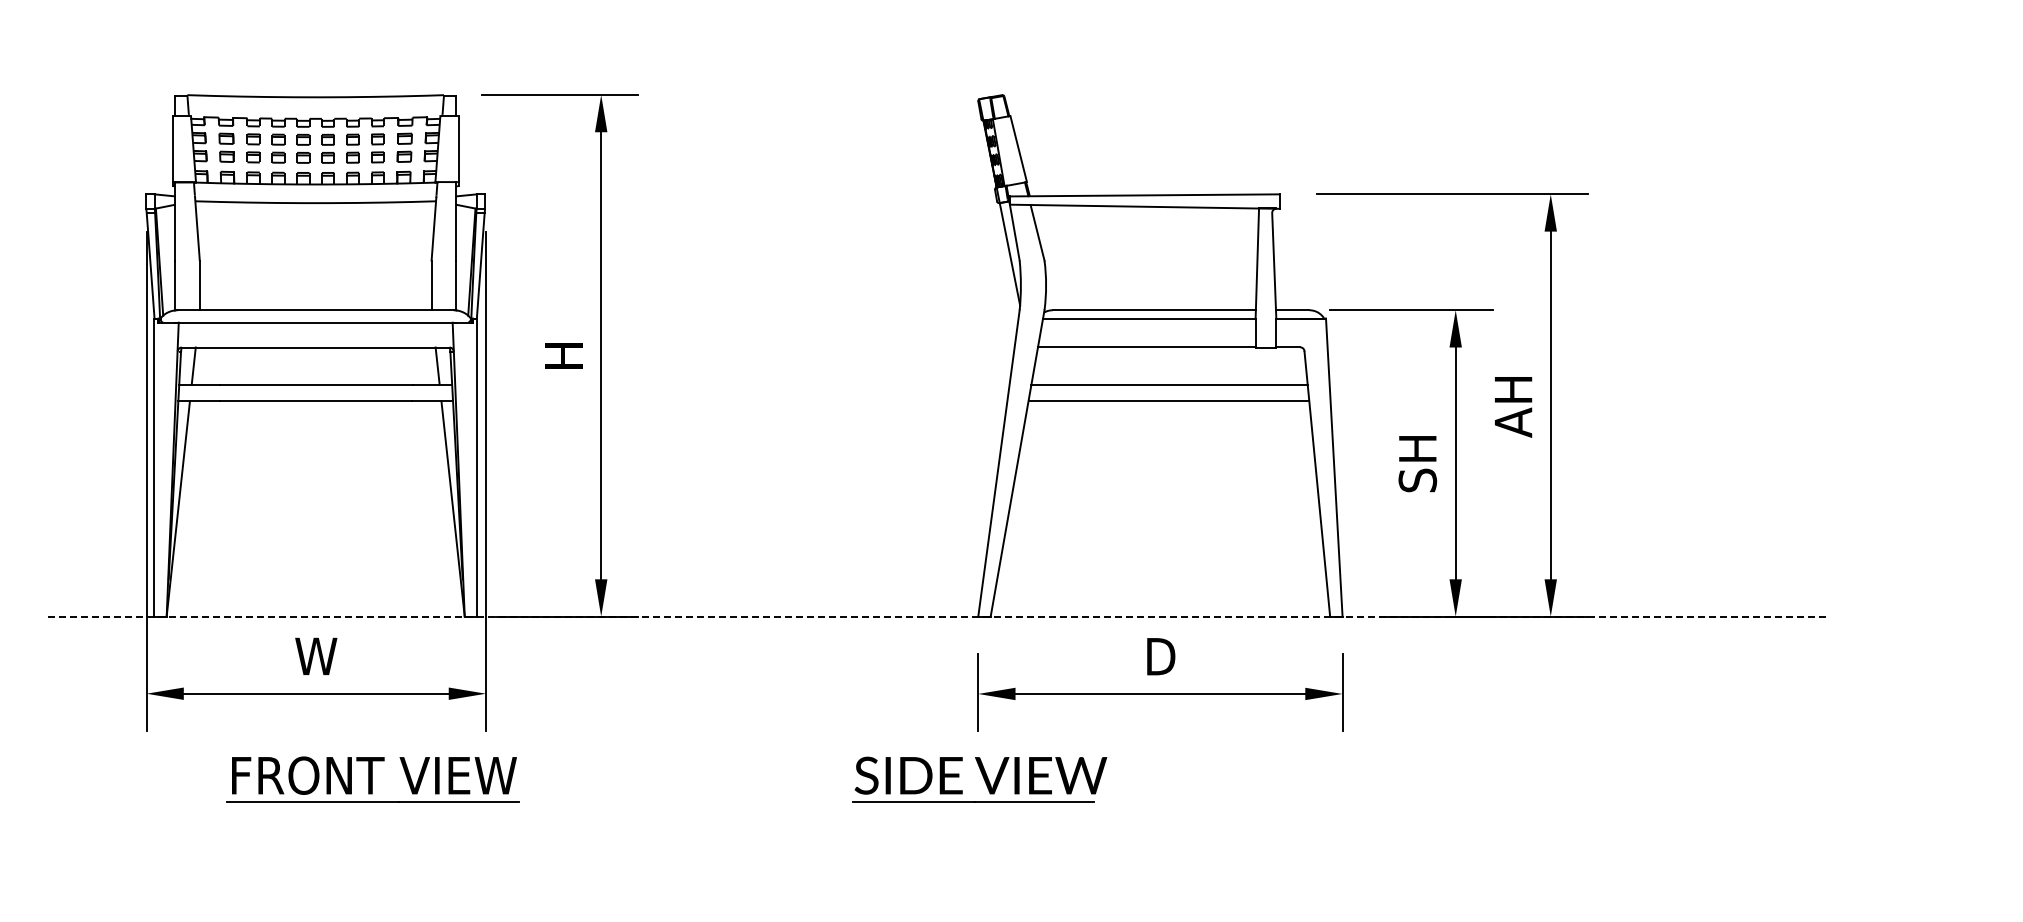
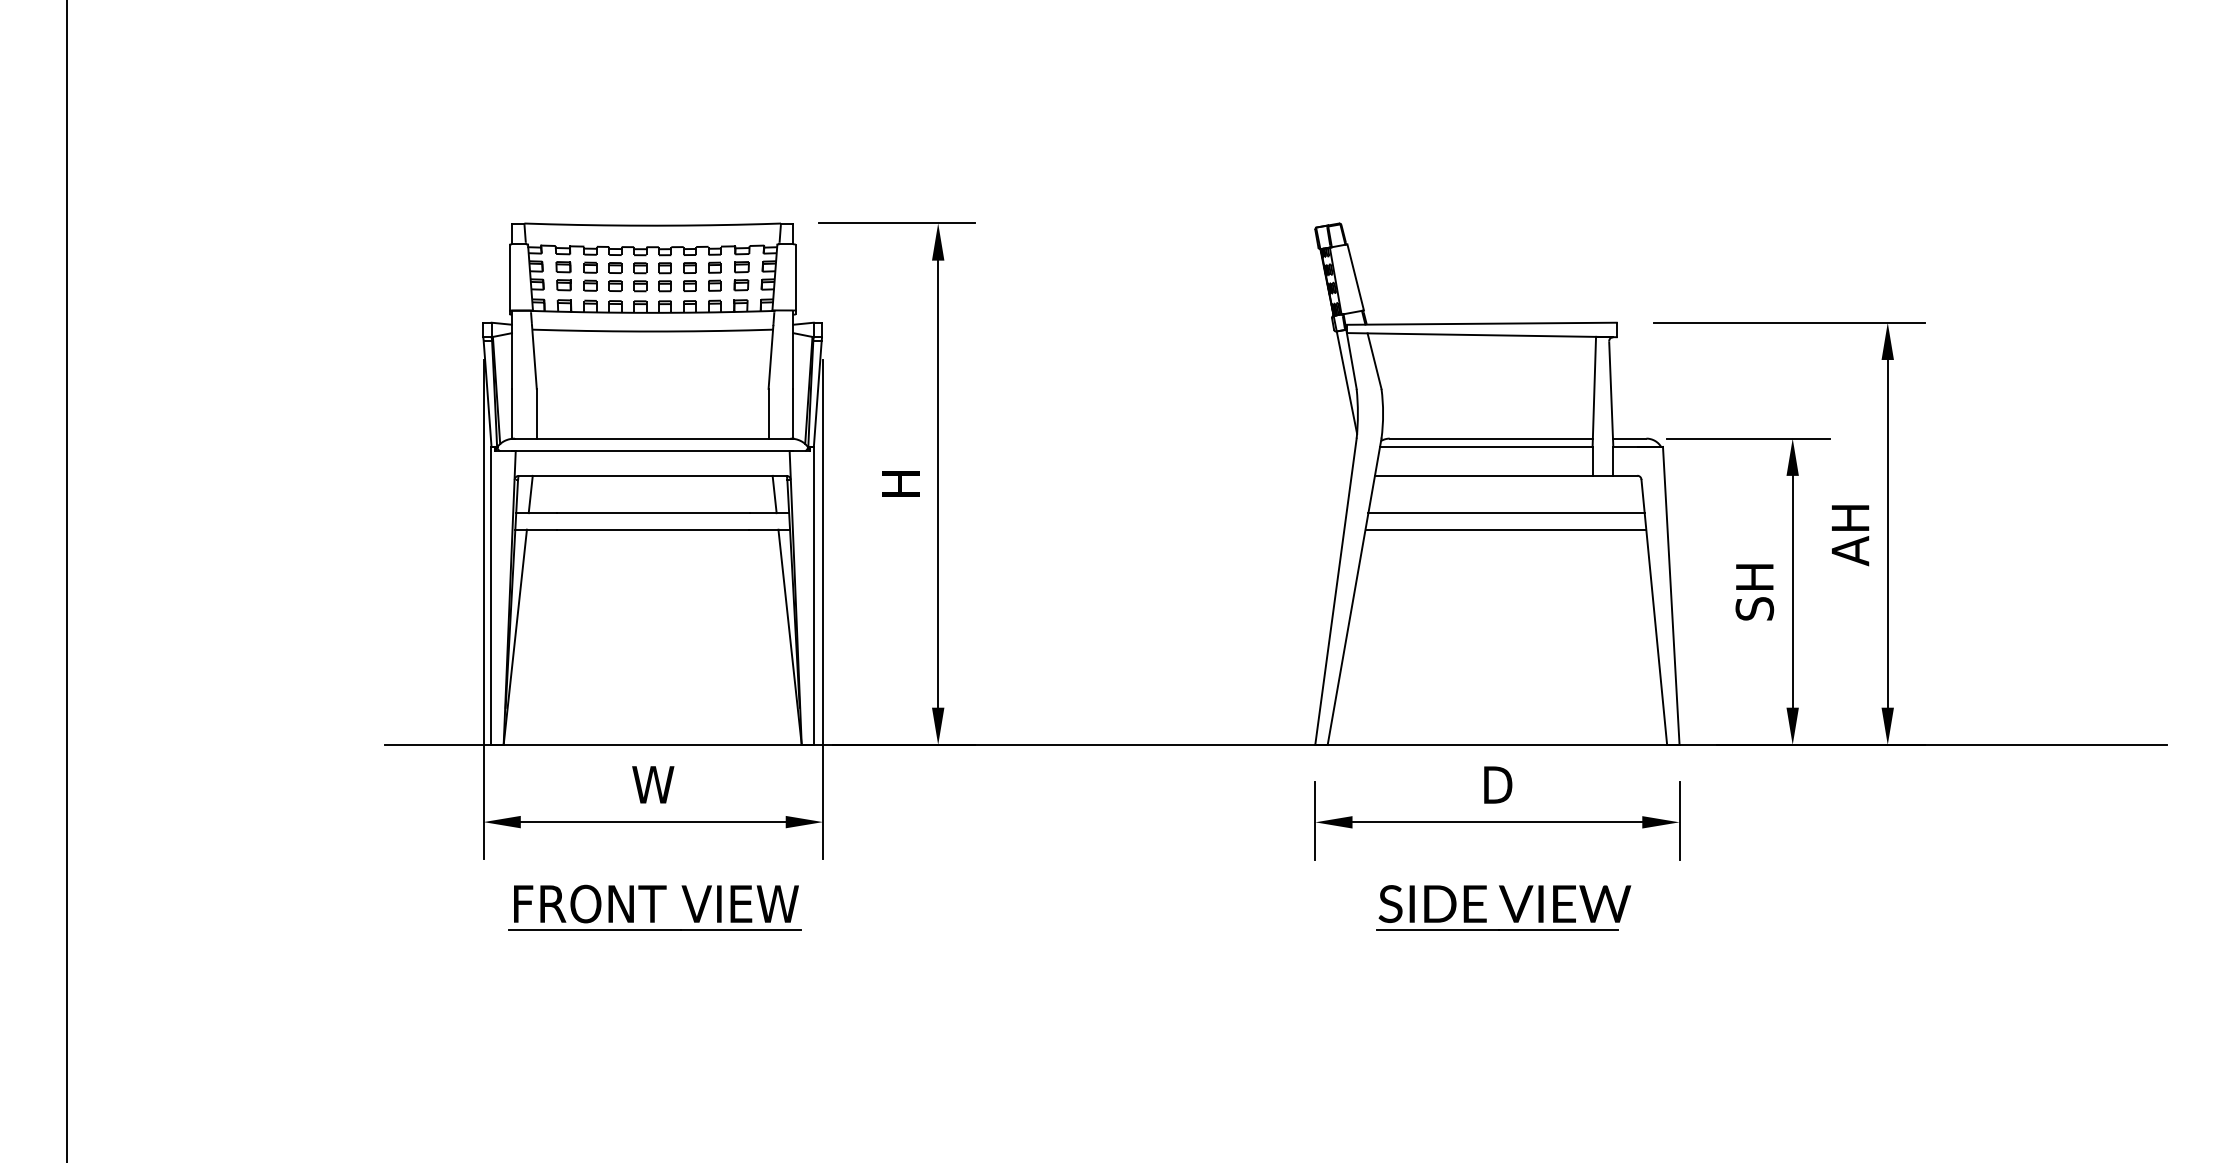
line: (939, 616) -> (1276, 744), dashed -> solid
part: (372, 779) -> (654, 907), moved
part: (979, 779) -> (1503, 907), moved

